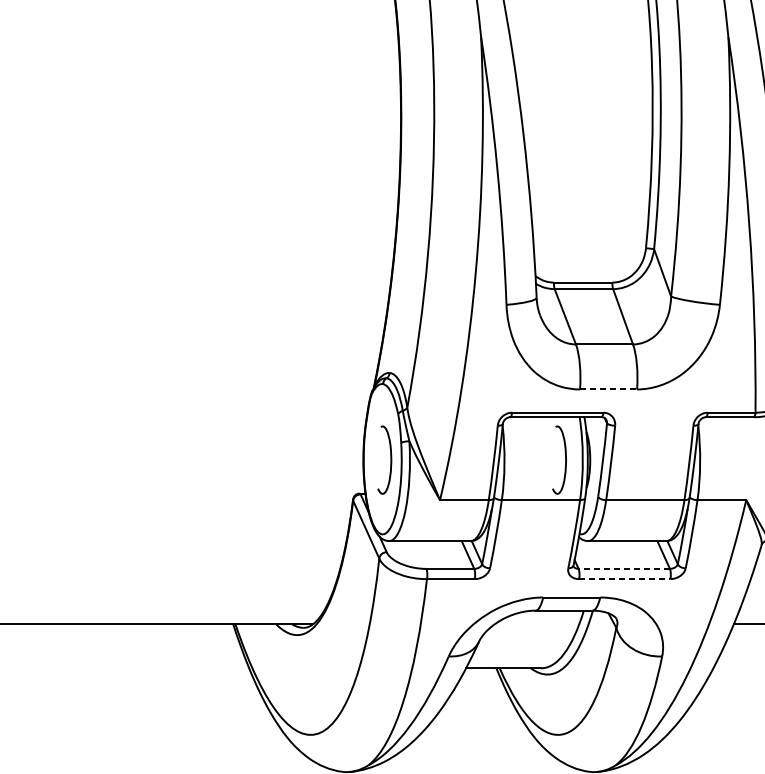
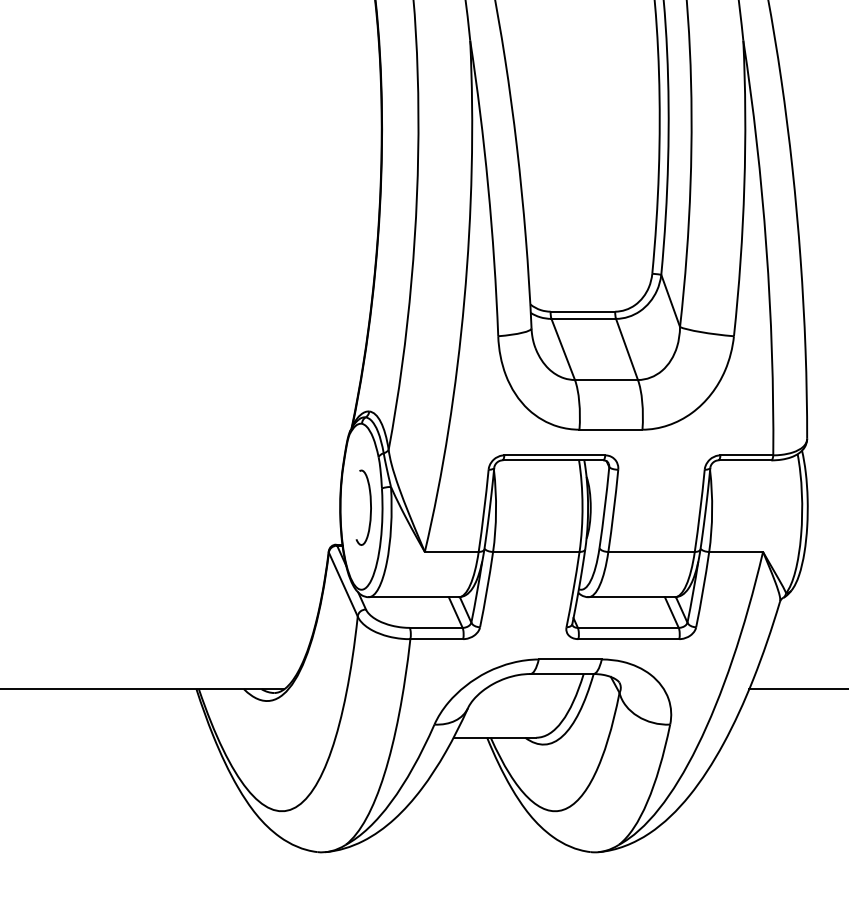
line: (609, 389) -> (611, 429), dashed -> solid
curve: (565, 459) -> (563, 507), removed
line: (623, 568) -> (627, 627), dashed -> solid
line: (625, 579) -> (629, 639), dashed -> solid

